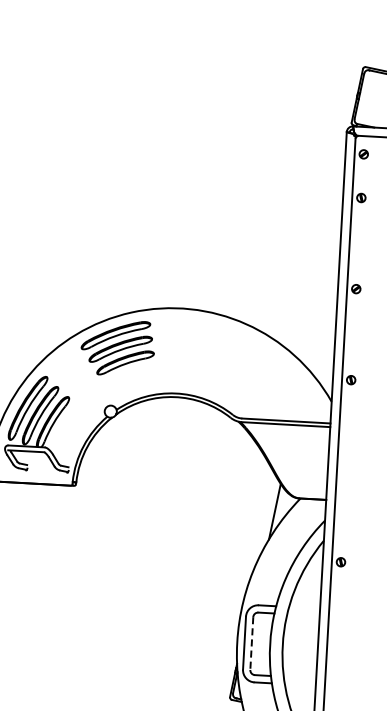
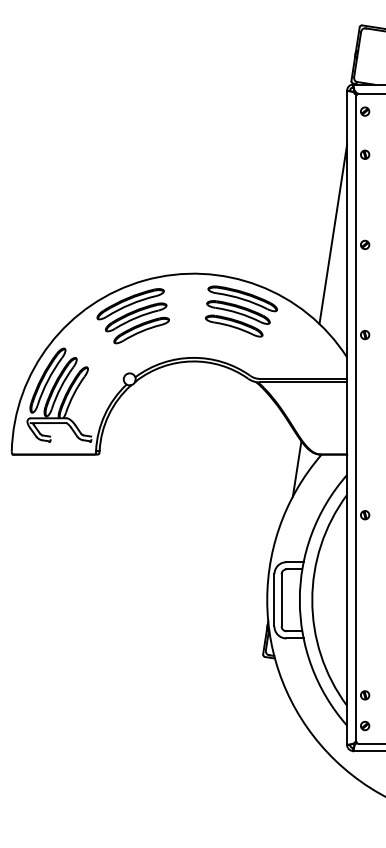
line: (324, 275) -> (333, 233), added
part: (227, 349) -> (241, 311), added
line: (251, 643) -> (281, 600), dashed -> solid

